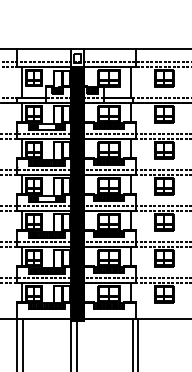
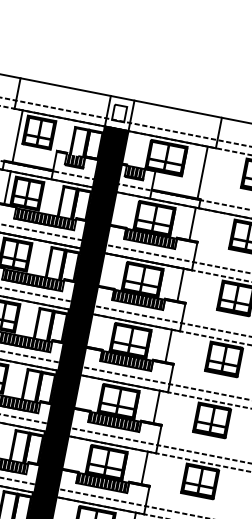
hatch: (46, 126) -> (44, 218), added
hatch: (46, 198) -> (20, 341), added

